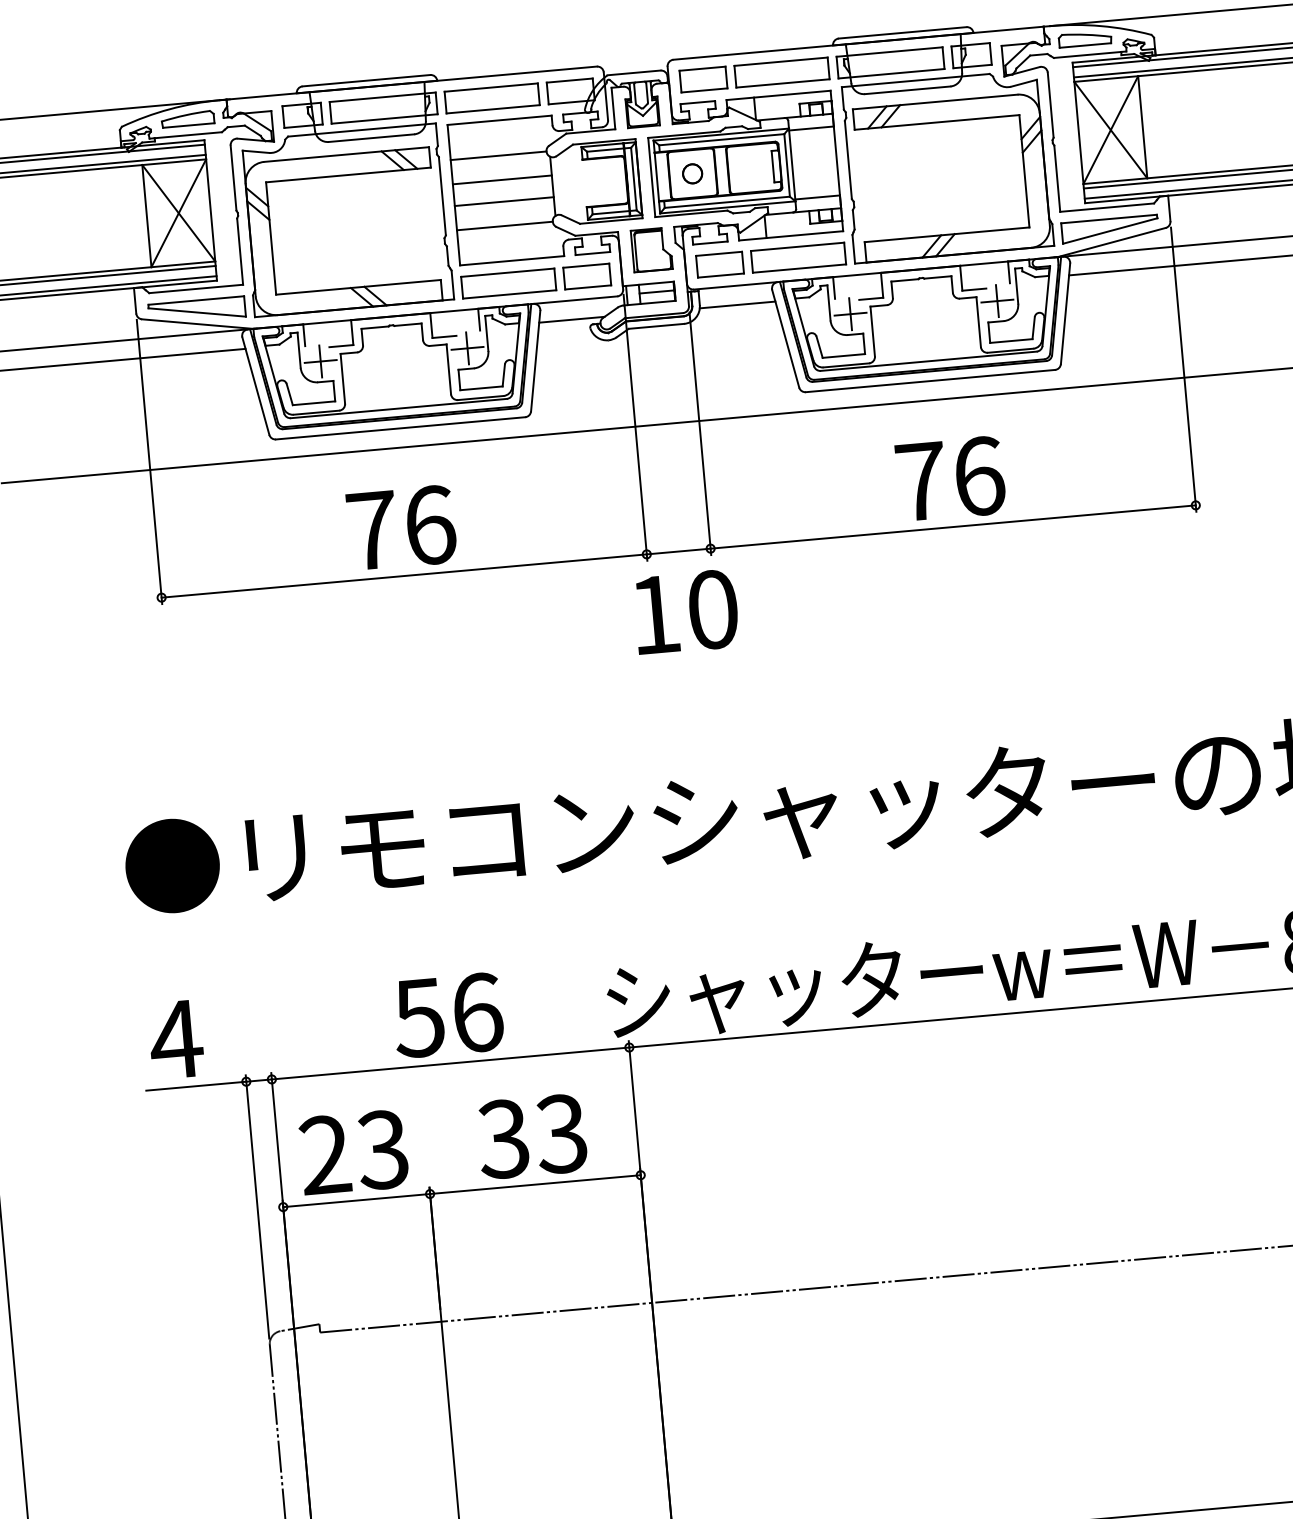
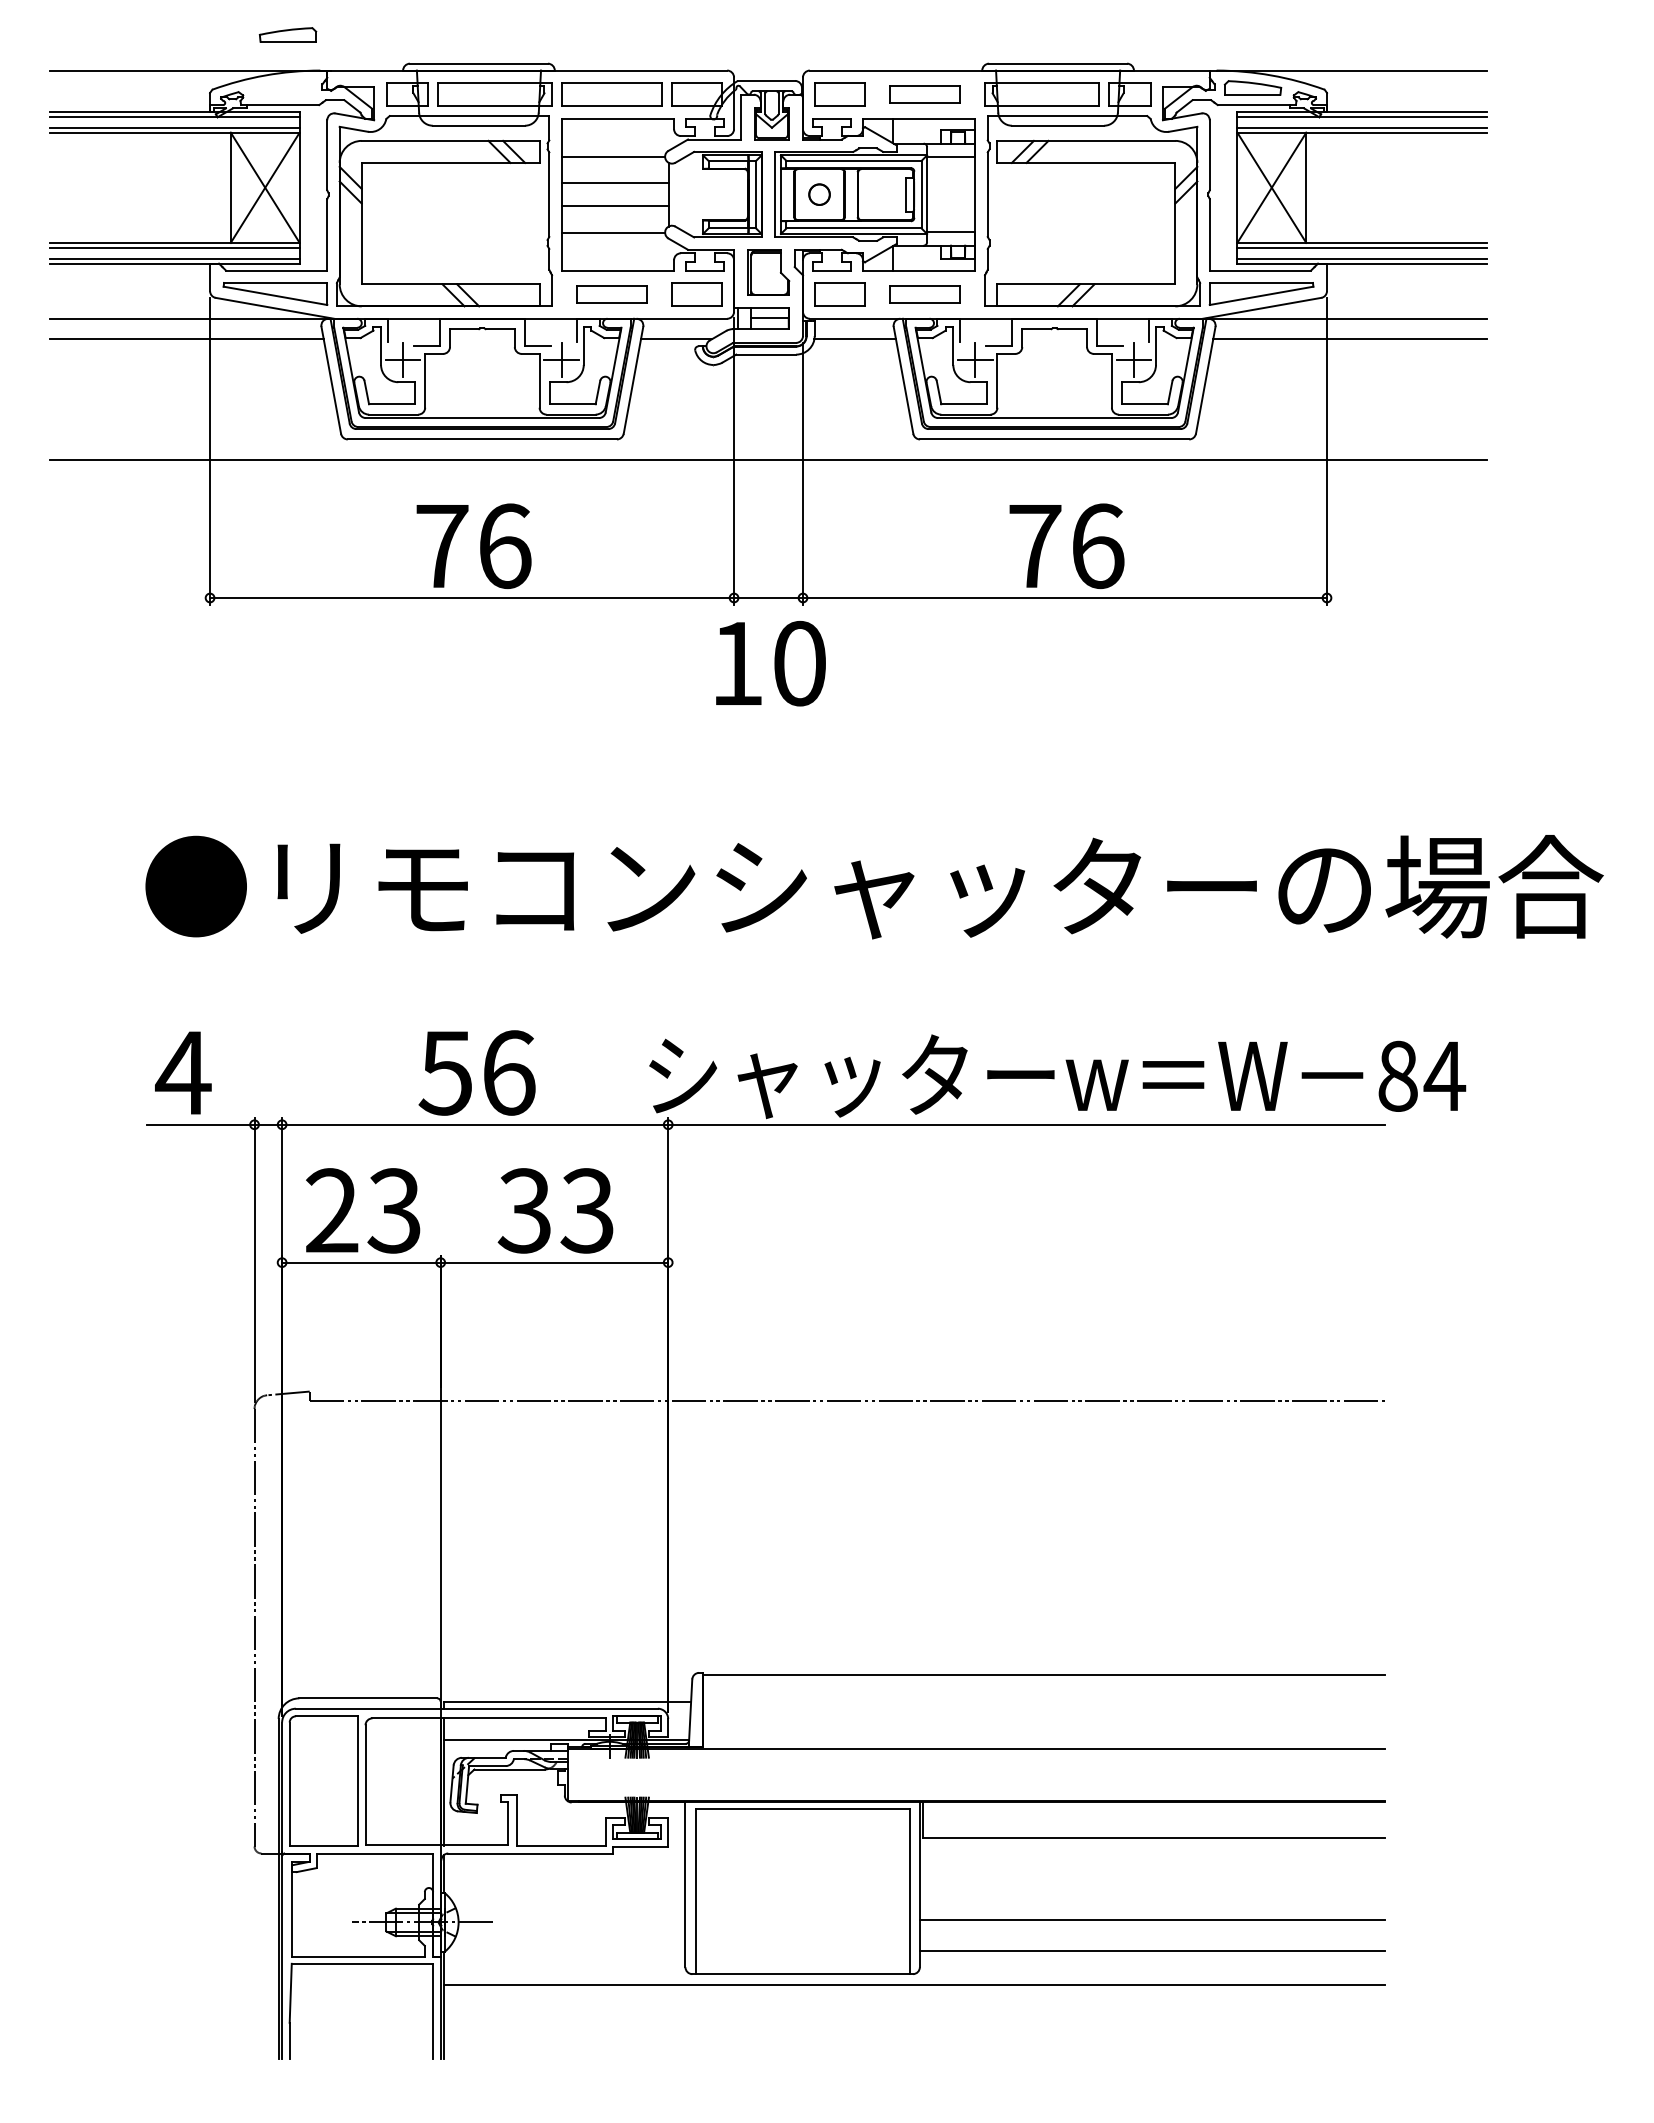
part: (781, 72) -> (924, 94), size x0.7
part: (187, 118) -> (287, 34), moved
part: (798, 257) -> (924, 294), size x0.7
part: (508, 283) -> (611, 294), size x0.7

